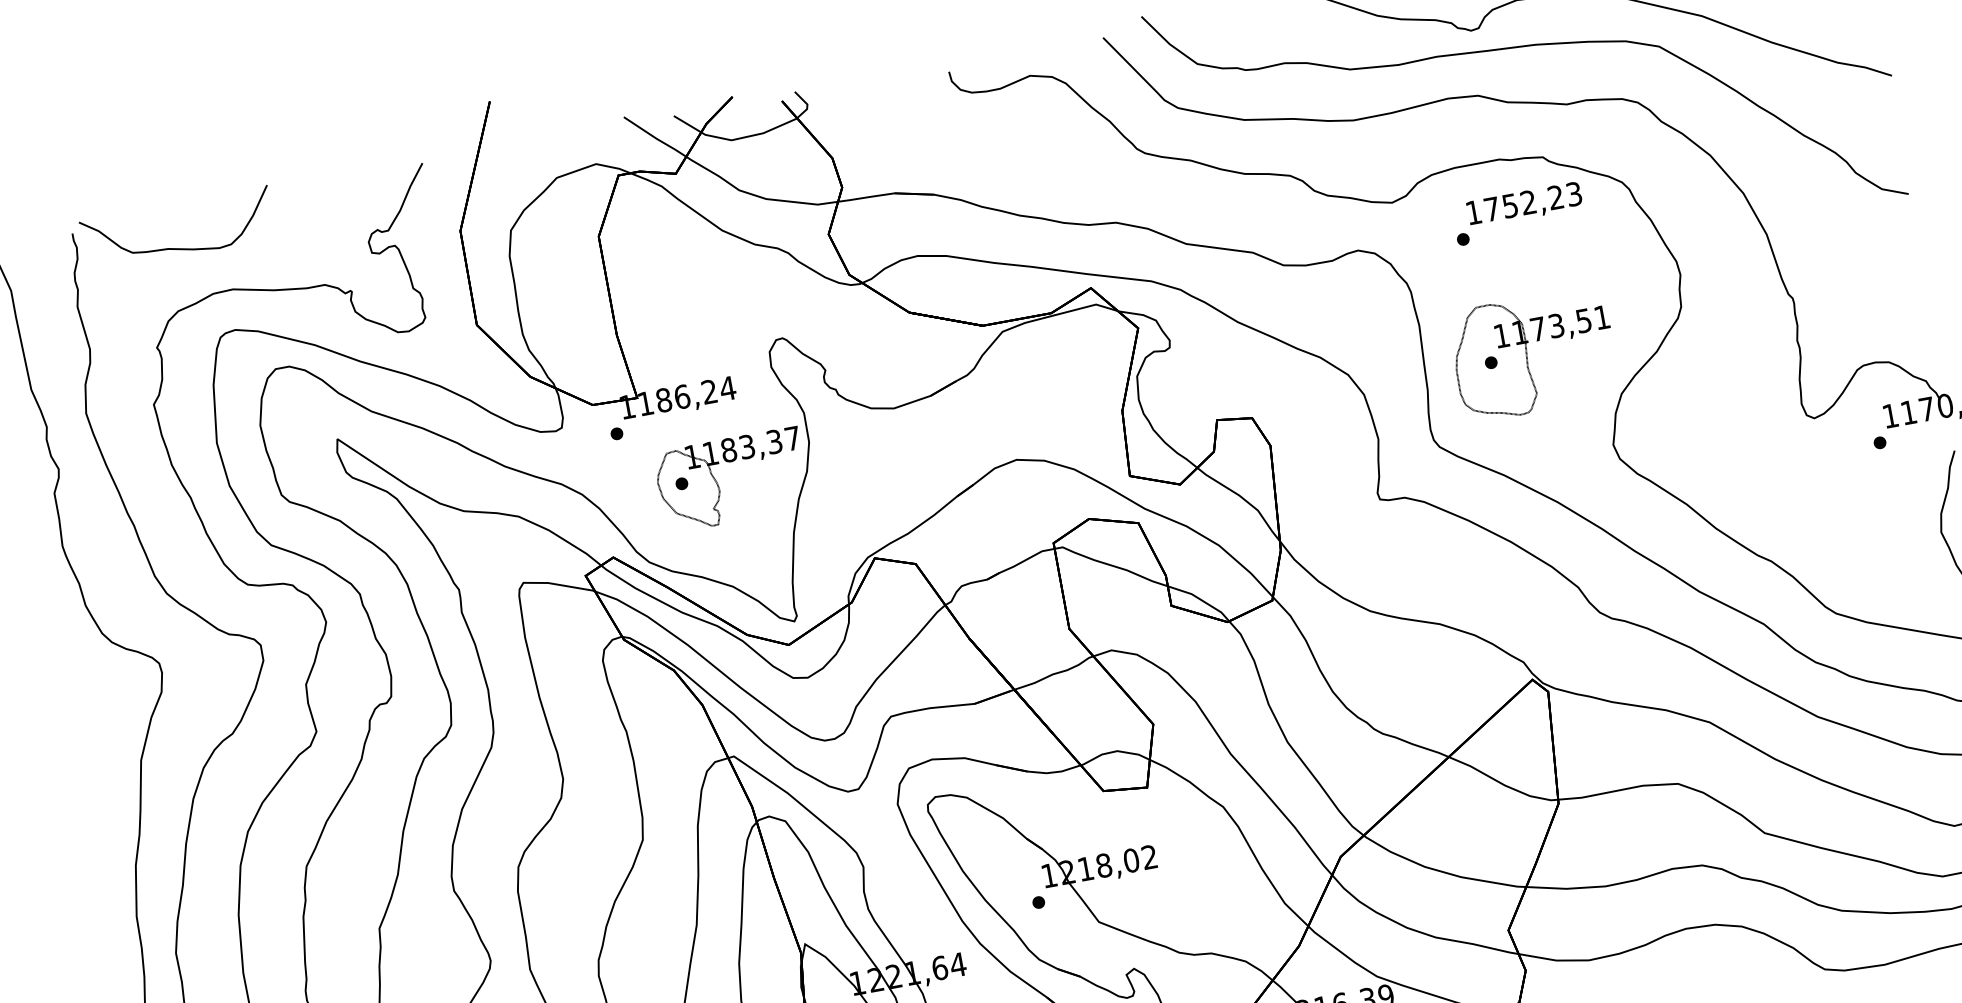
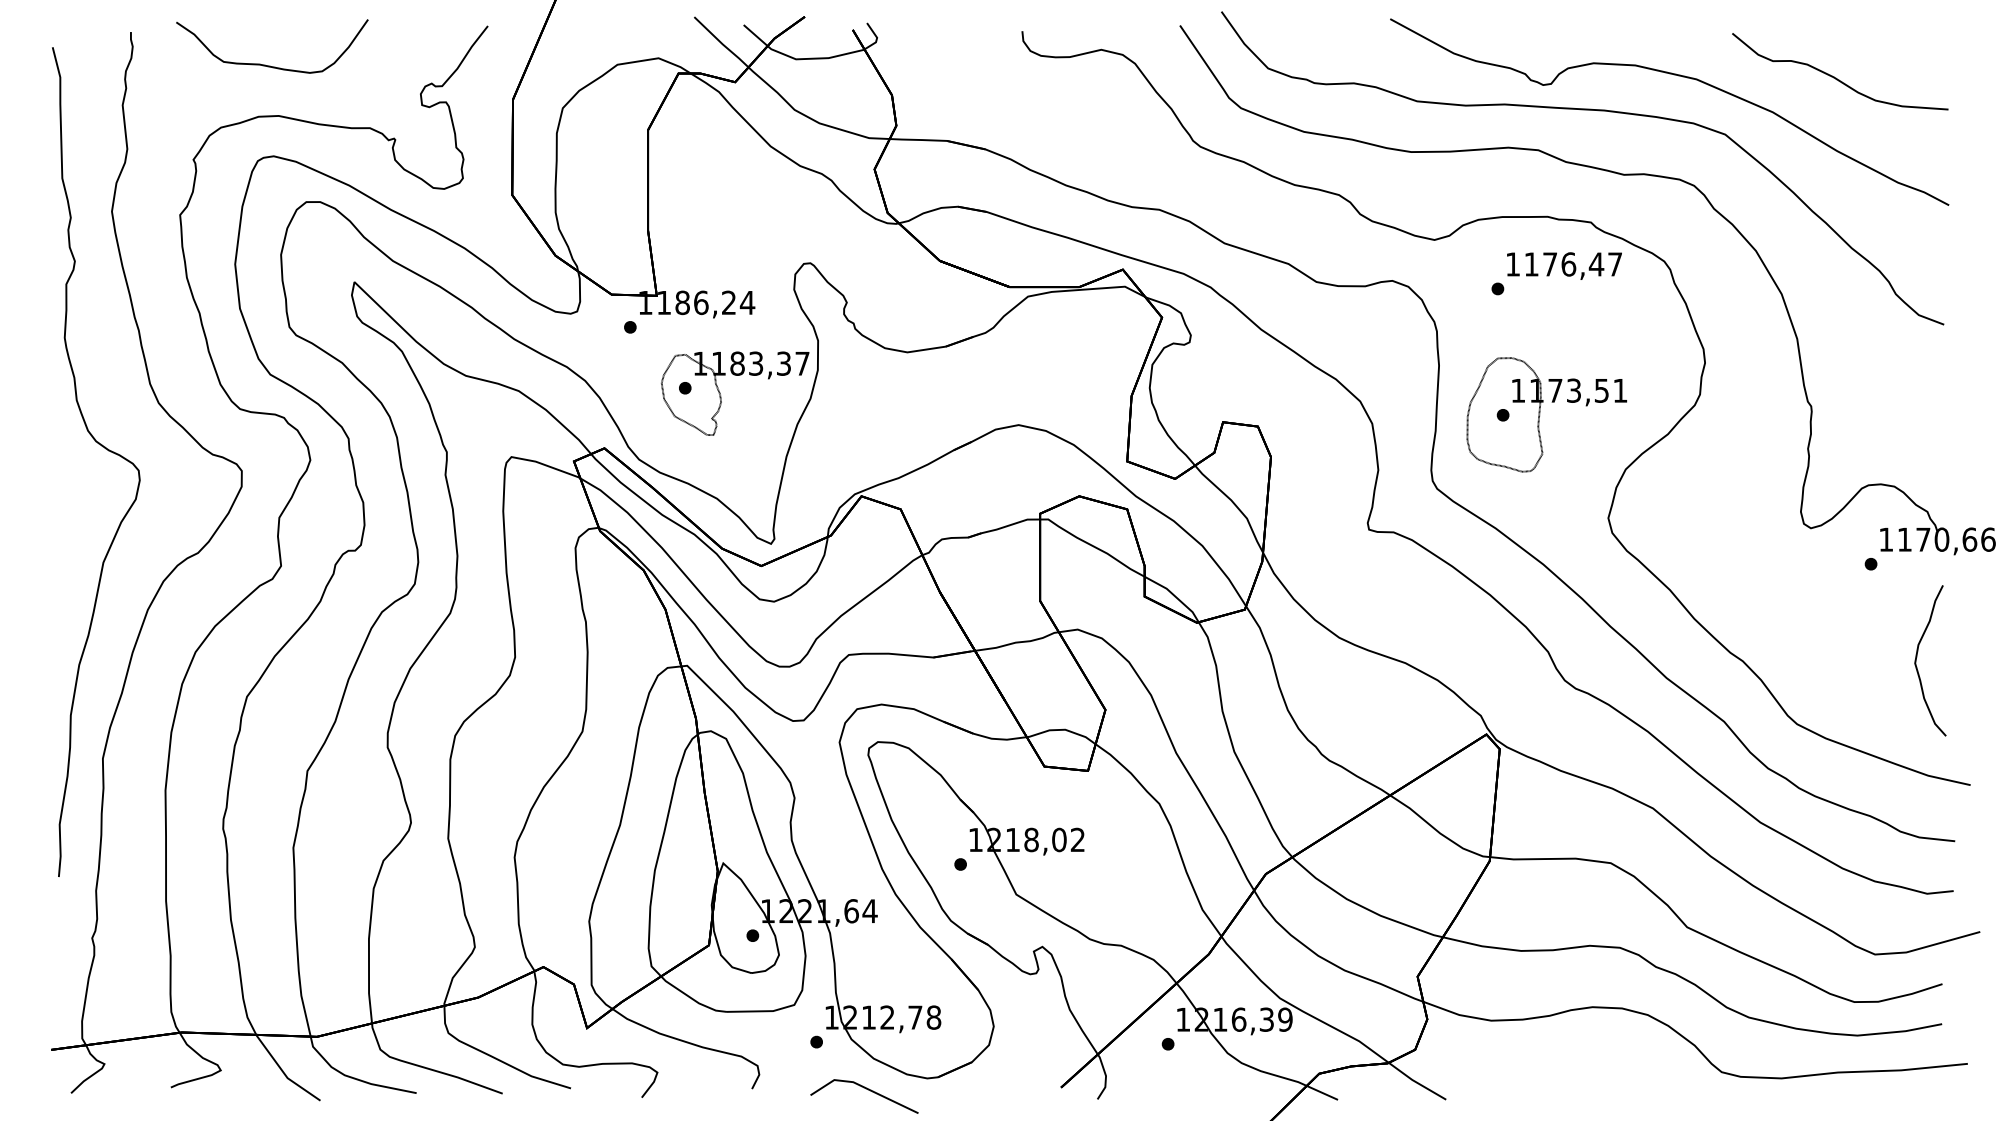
text: (1533, 201) -> (1573, 264), 1752,23 -> 1176,47
curve: (179, 247) -> (270, 65), moved

